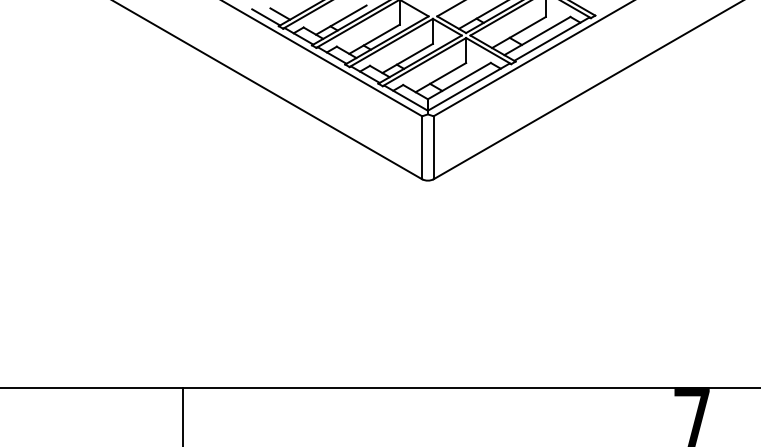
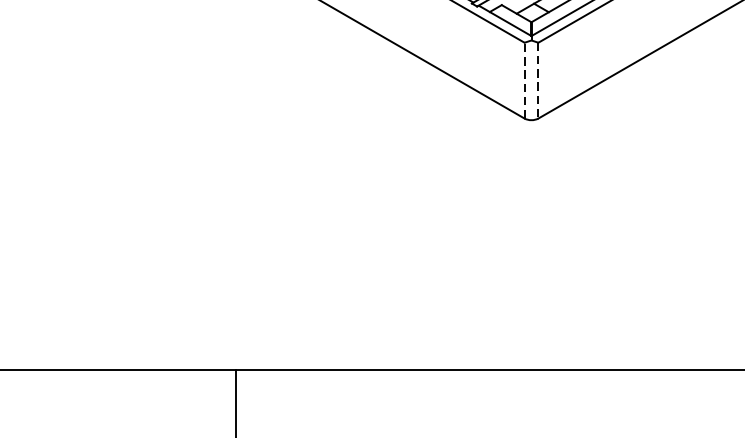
line: (422, 147) -> (524, 80), solid -> dashed
line: (433, 148) -> (538, 81), solid -> dashed

